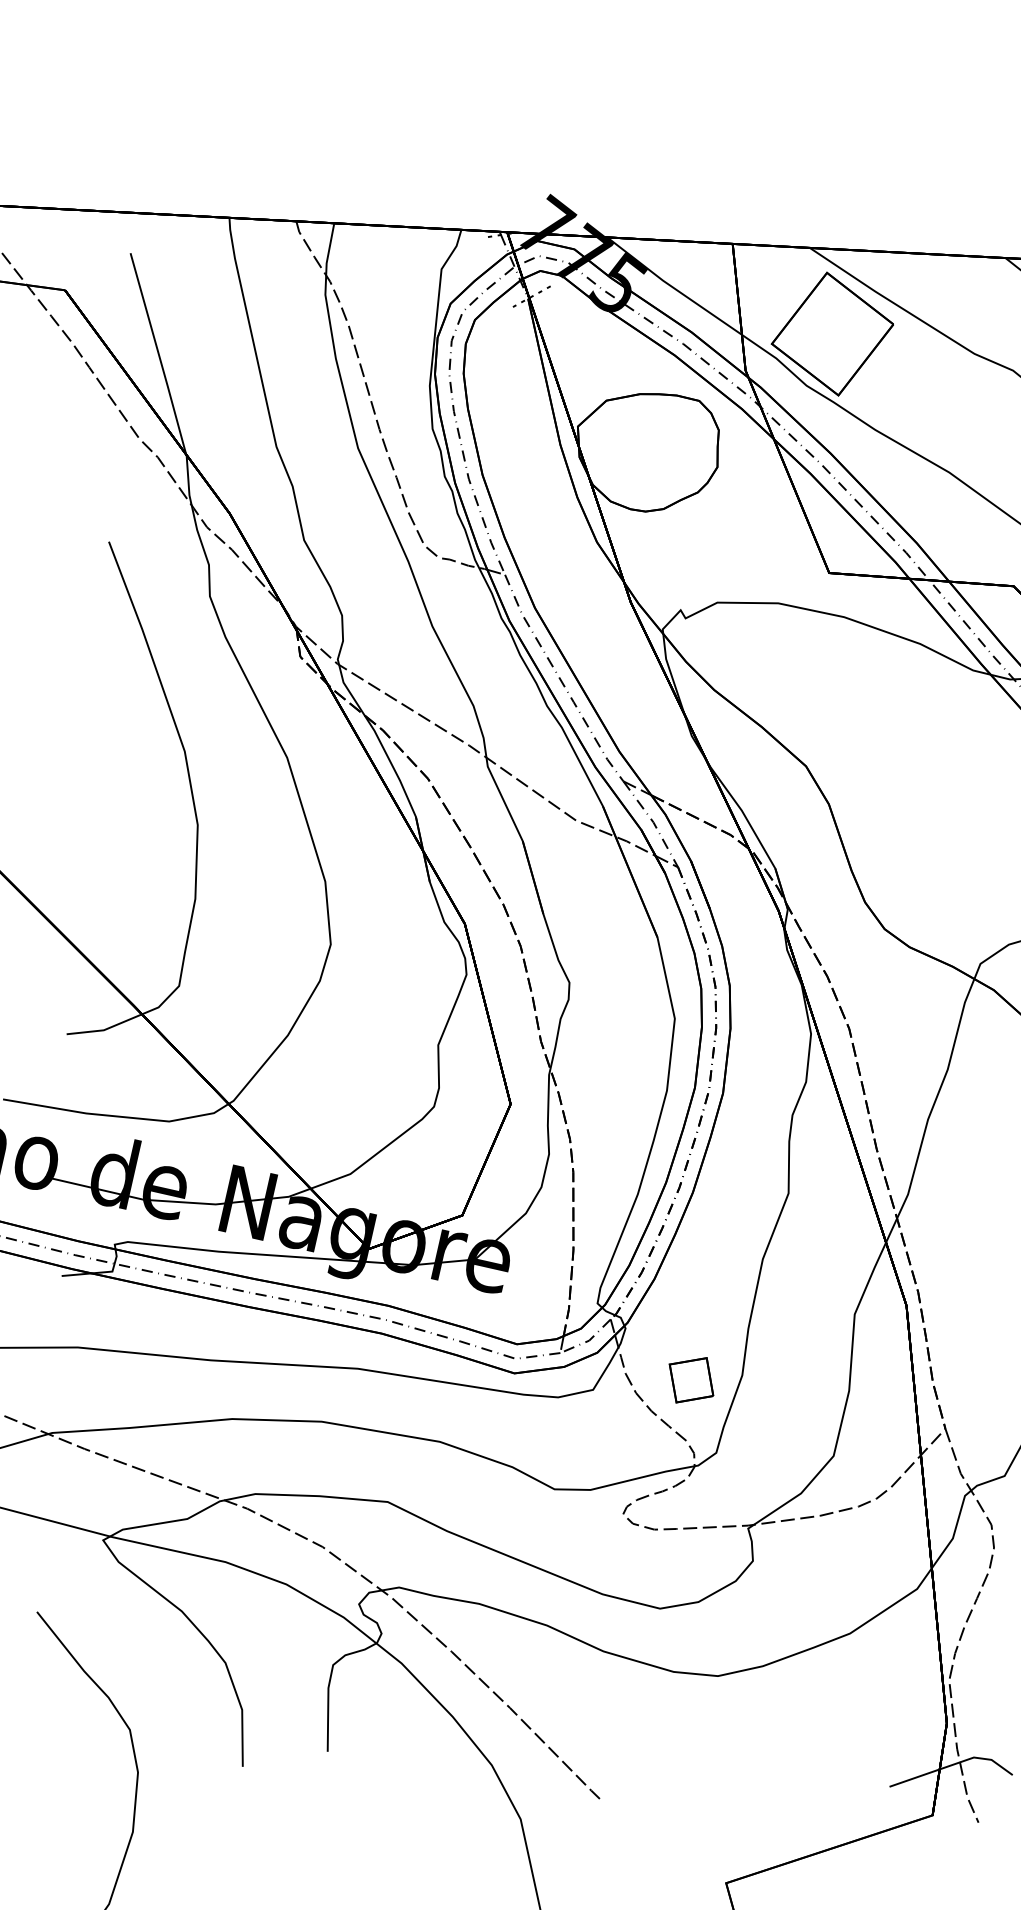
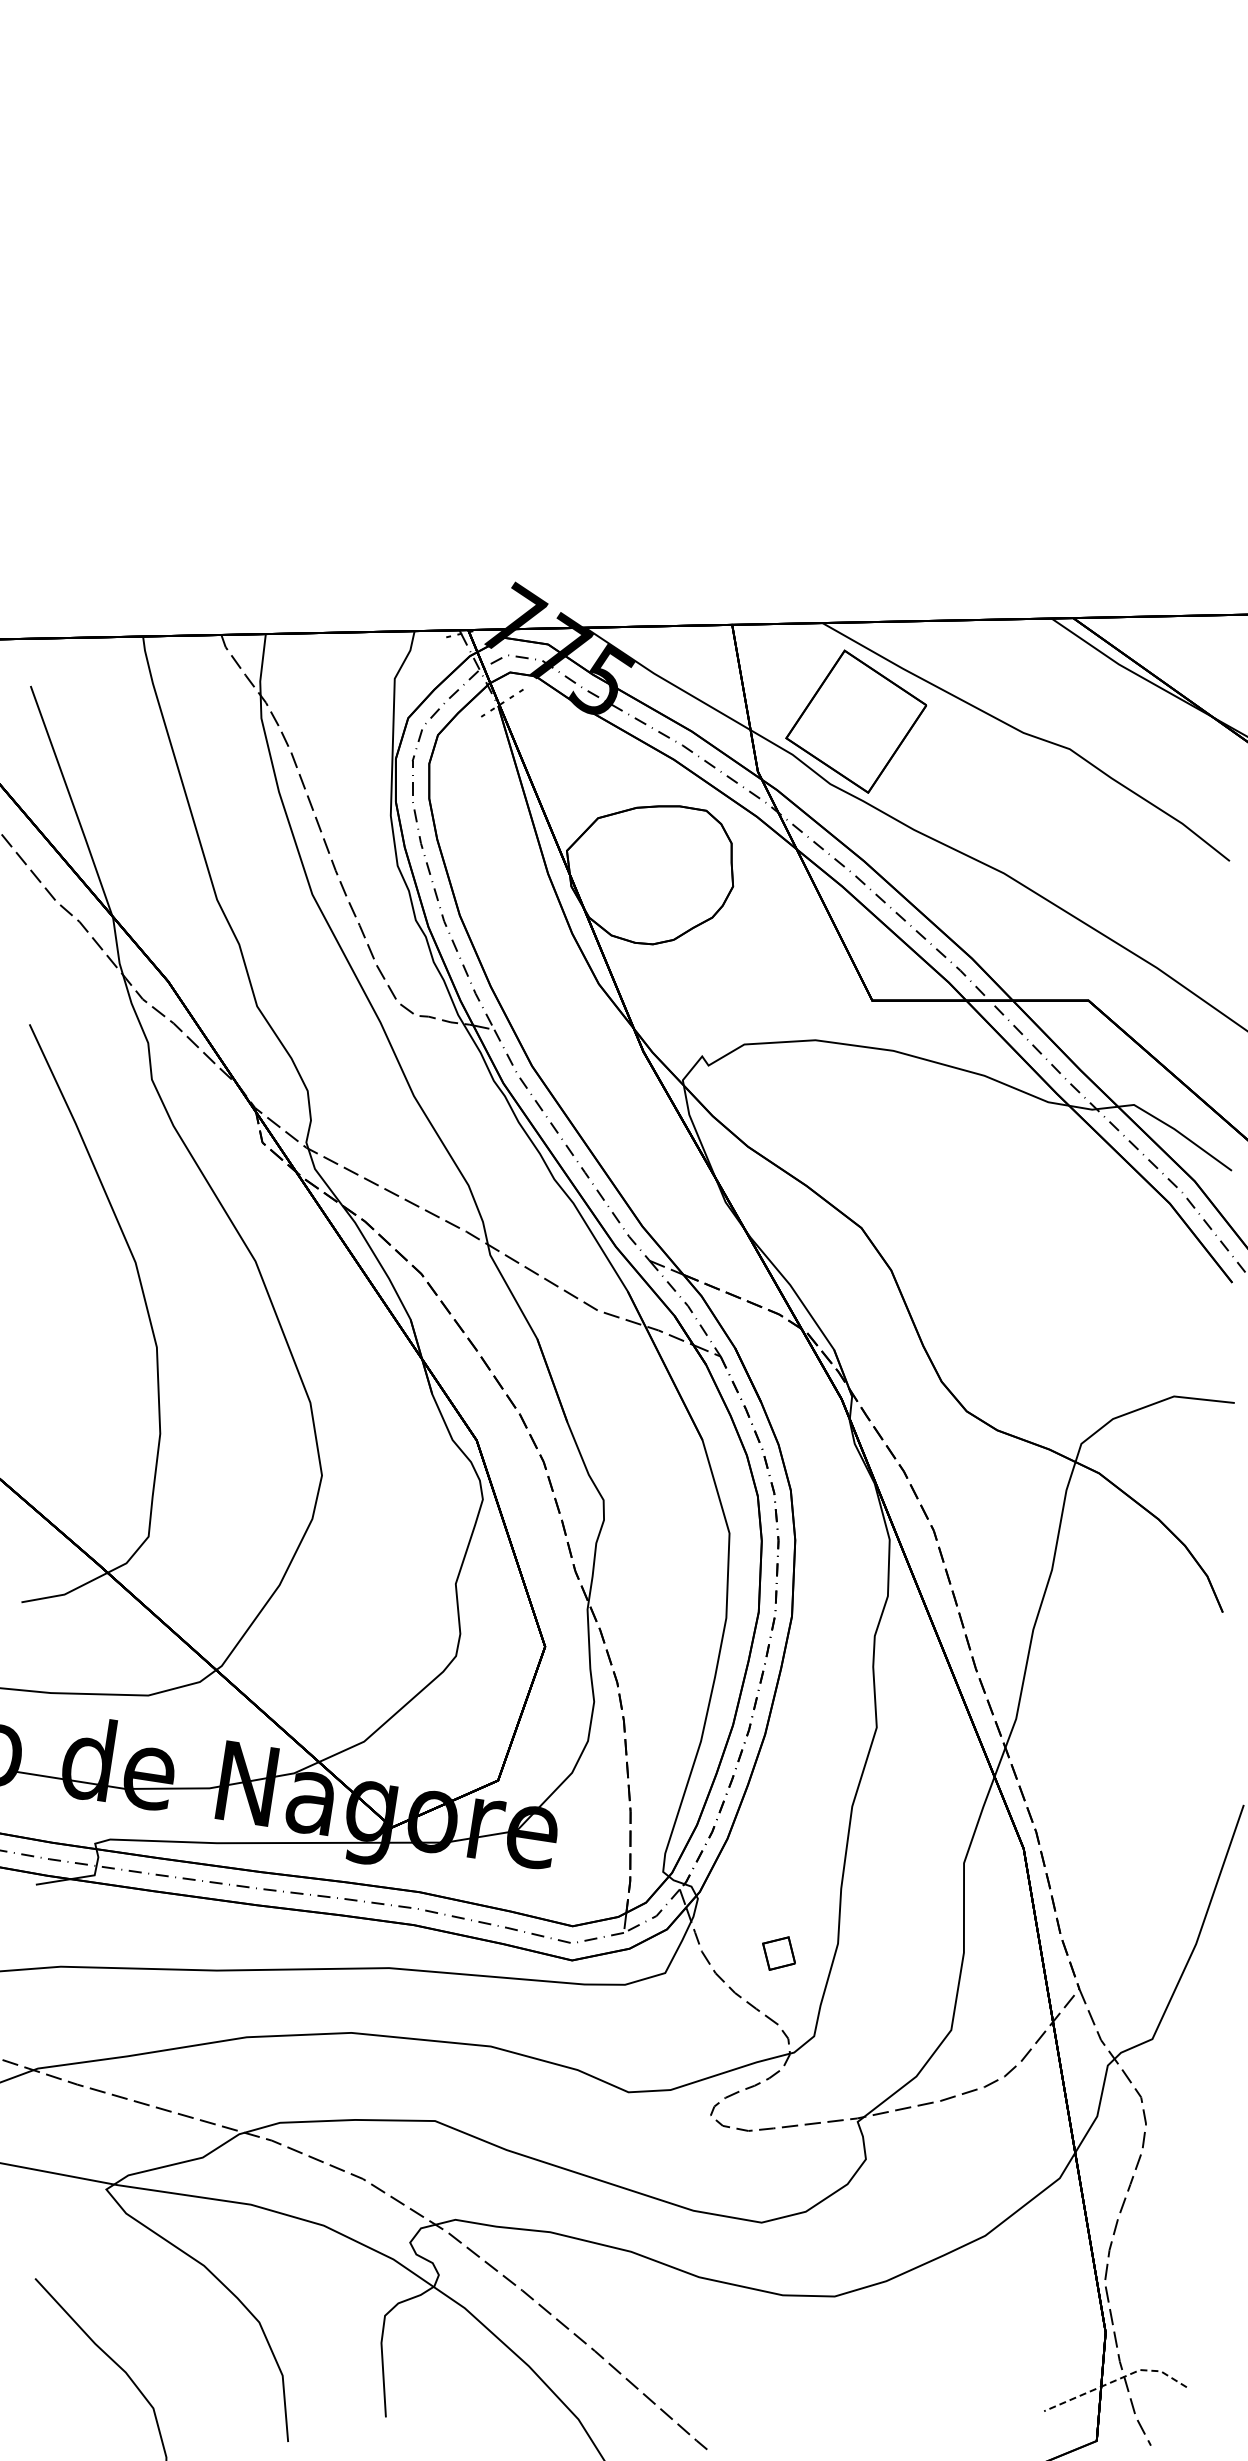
part: (690, 1380) -> (778, 1953), size x0.6
line: (953, 1764) -> (1116, 2380), solid -> dashed

